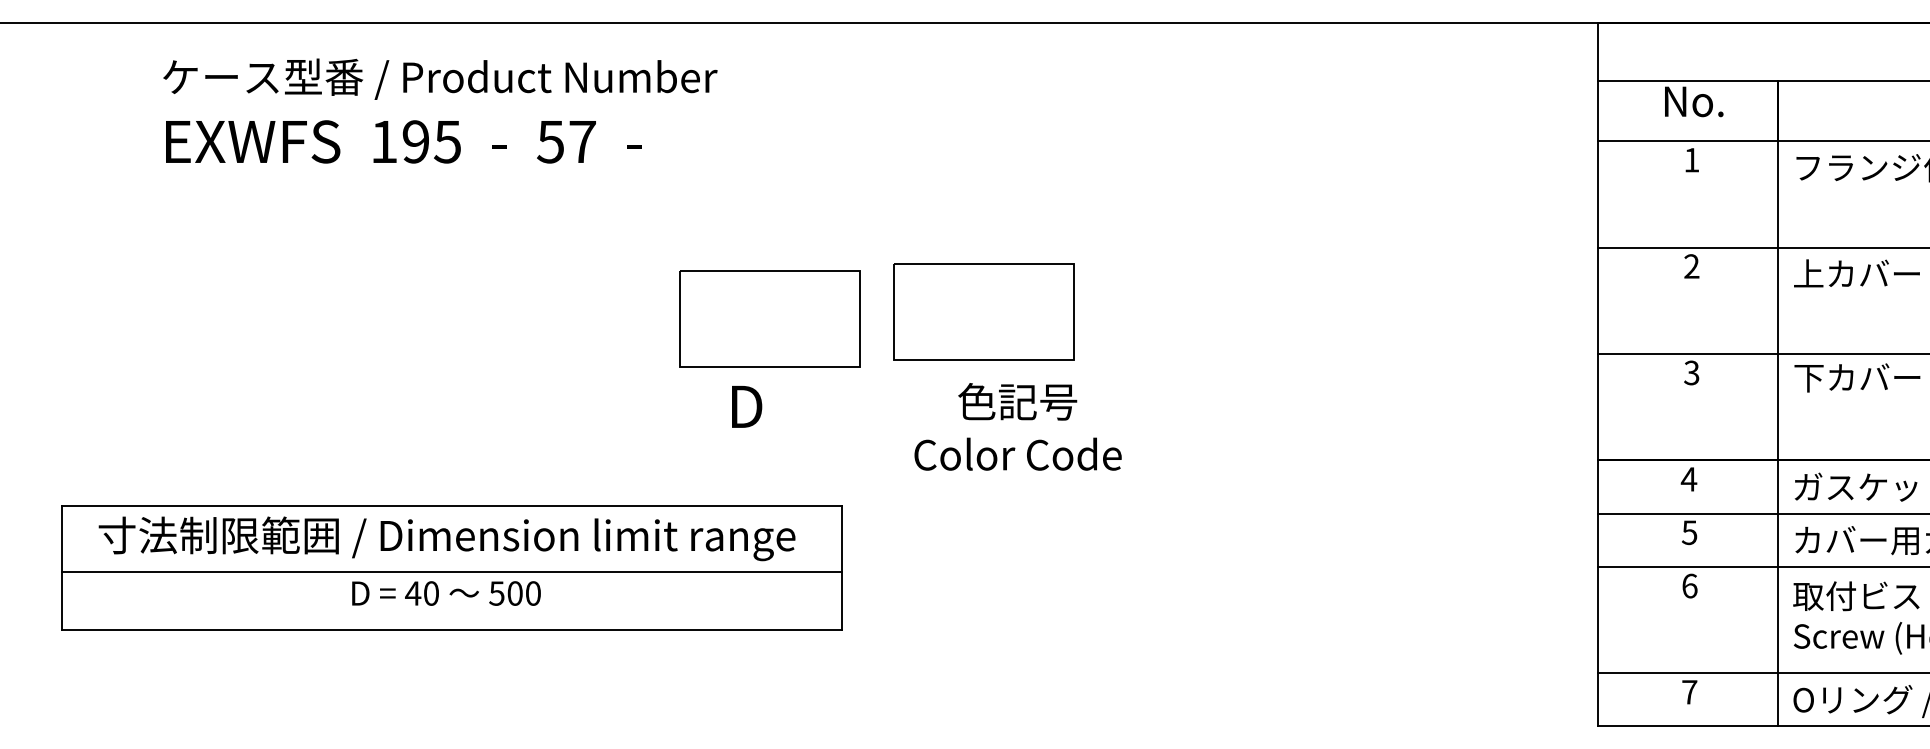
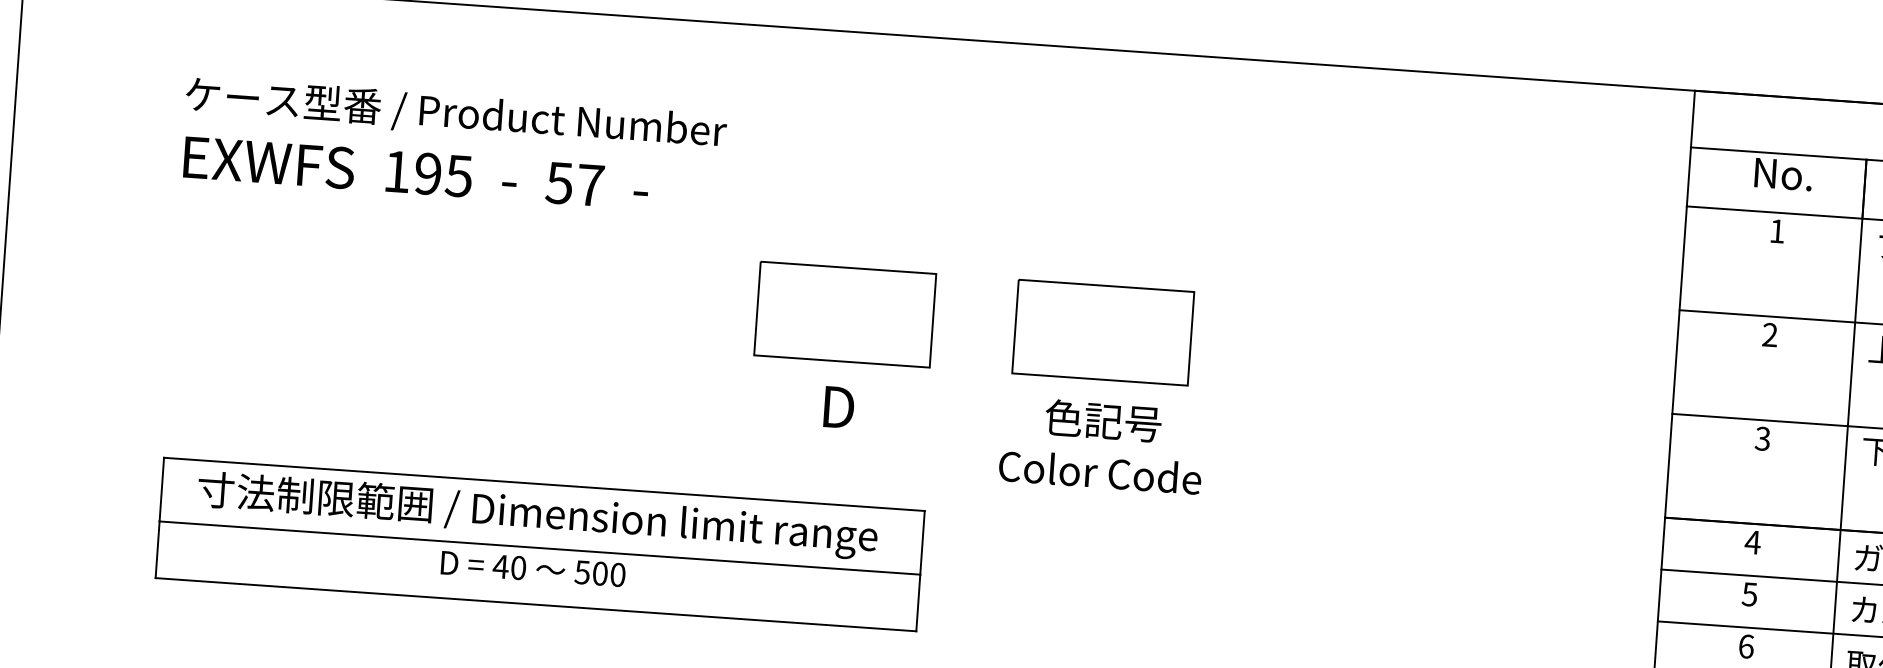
text: (440, 110) -> (454, 145), moved
part: (983, 311) -> (1102, 332), moved
part: (769, 318) -> (845, 314), moved

